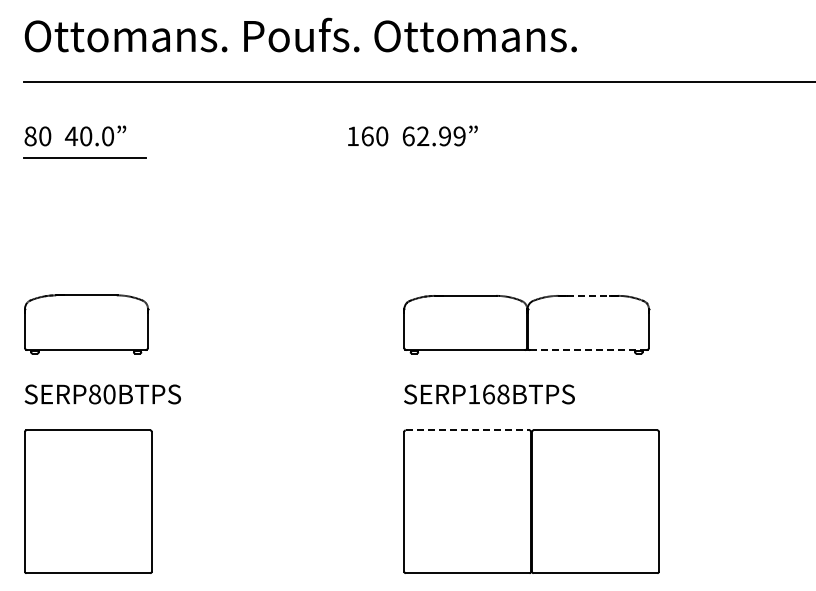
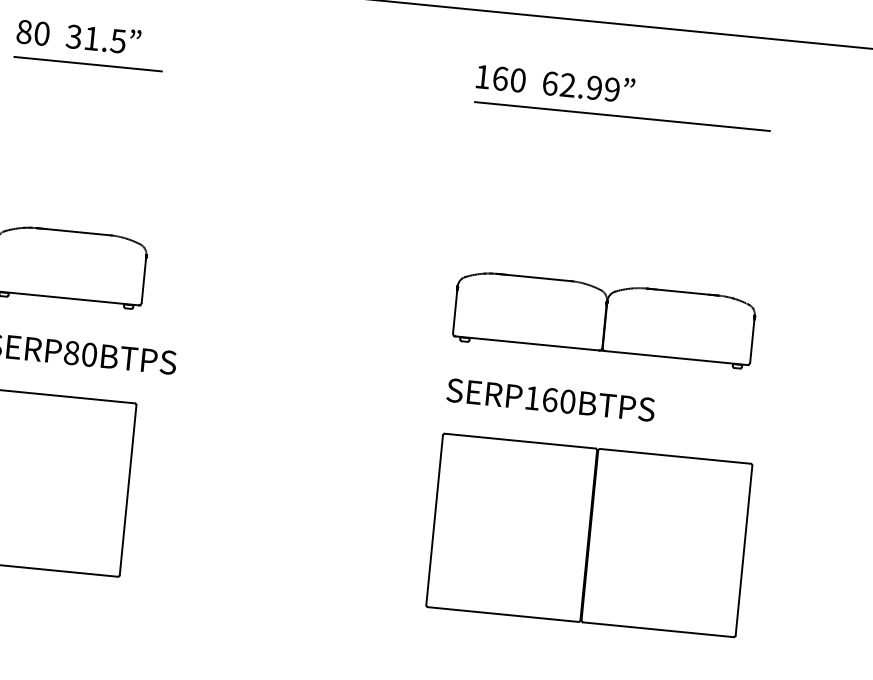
text: (412, 135) -> (555, 82), moved
text: (89, 136) -> (95, 39), 40.0 -> 31.5
line: (524, 157) -> (621, 116), added
line: (588, 295) -> (682, 291), dashed -> solid
line: (587, 350) -> (675, 358), dashed -> solid
text: (503, 394) -> (567, 401), SERP168BTPS -> SERP160BTPS
line: (467, 430) -> (519, 441), dashed -> solid

